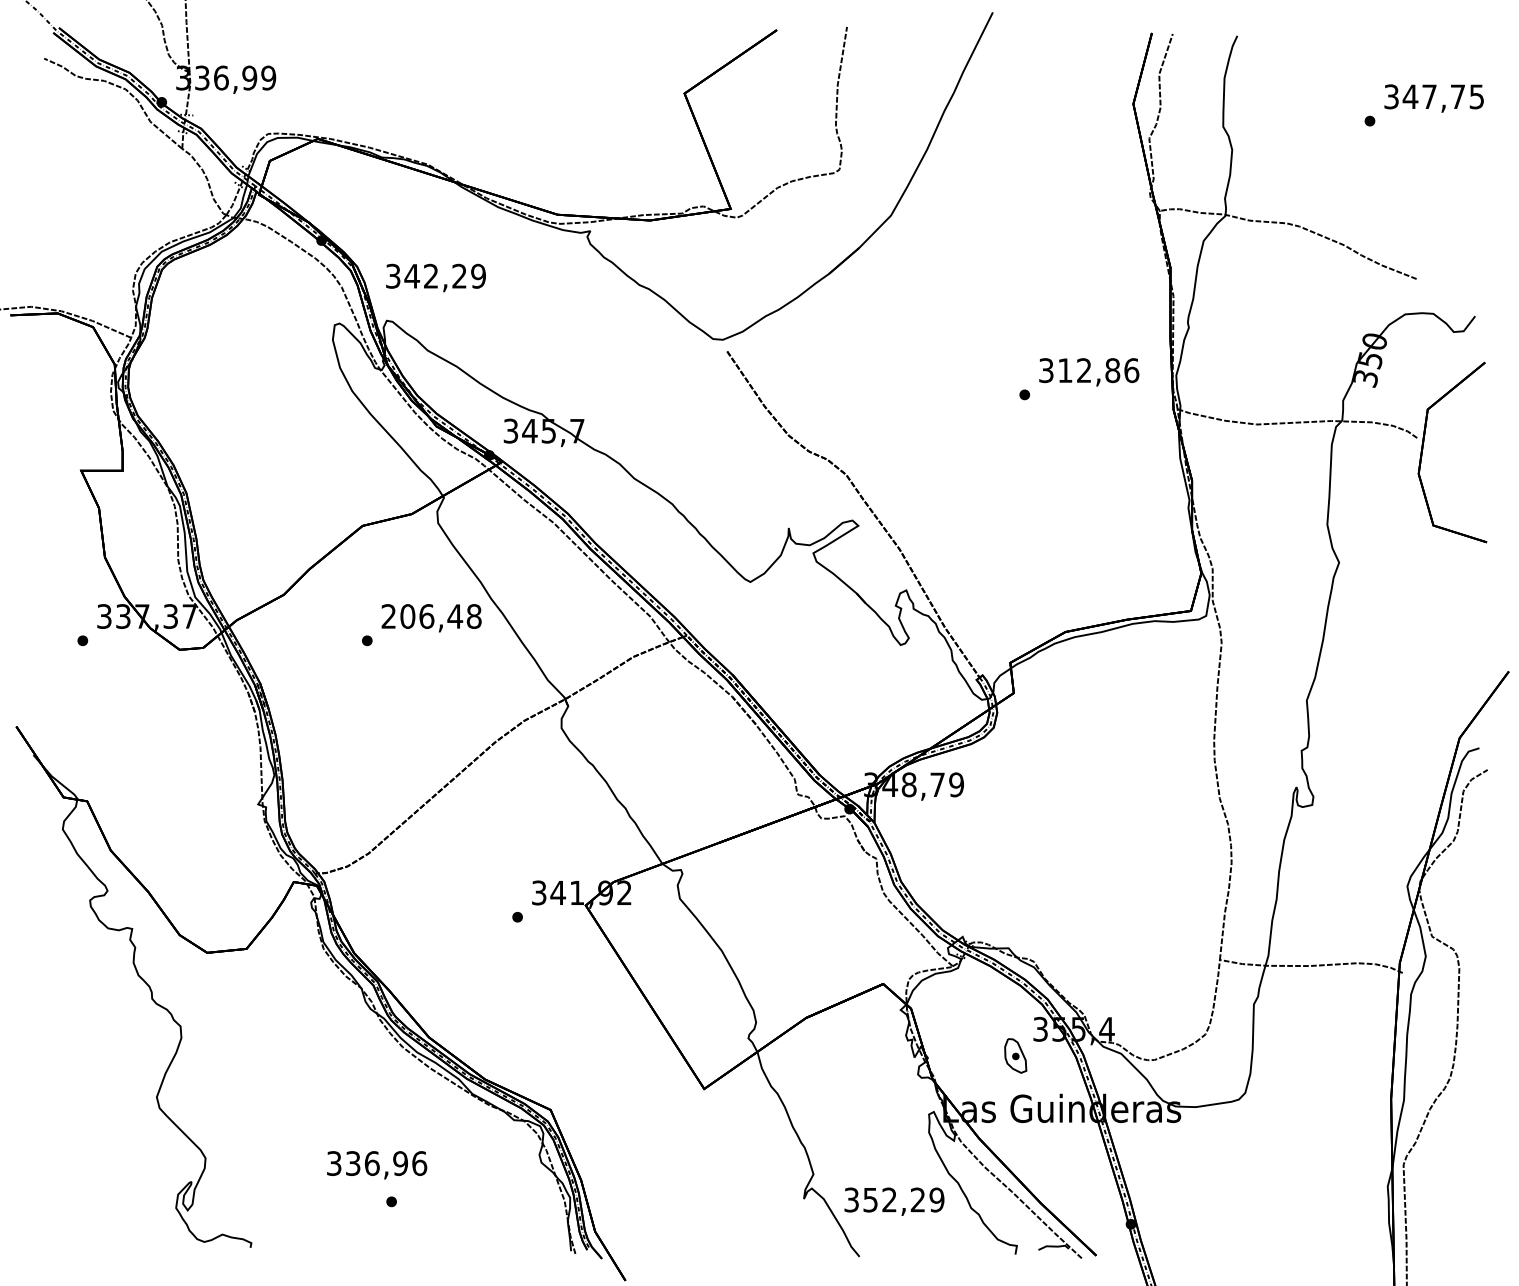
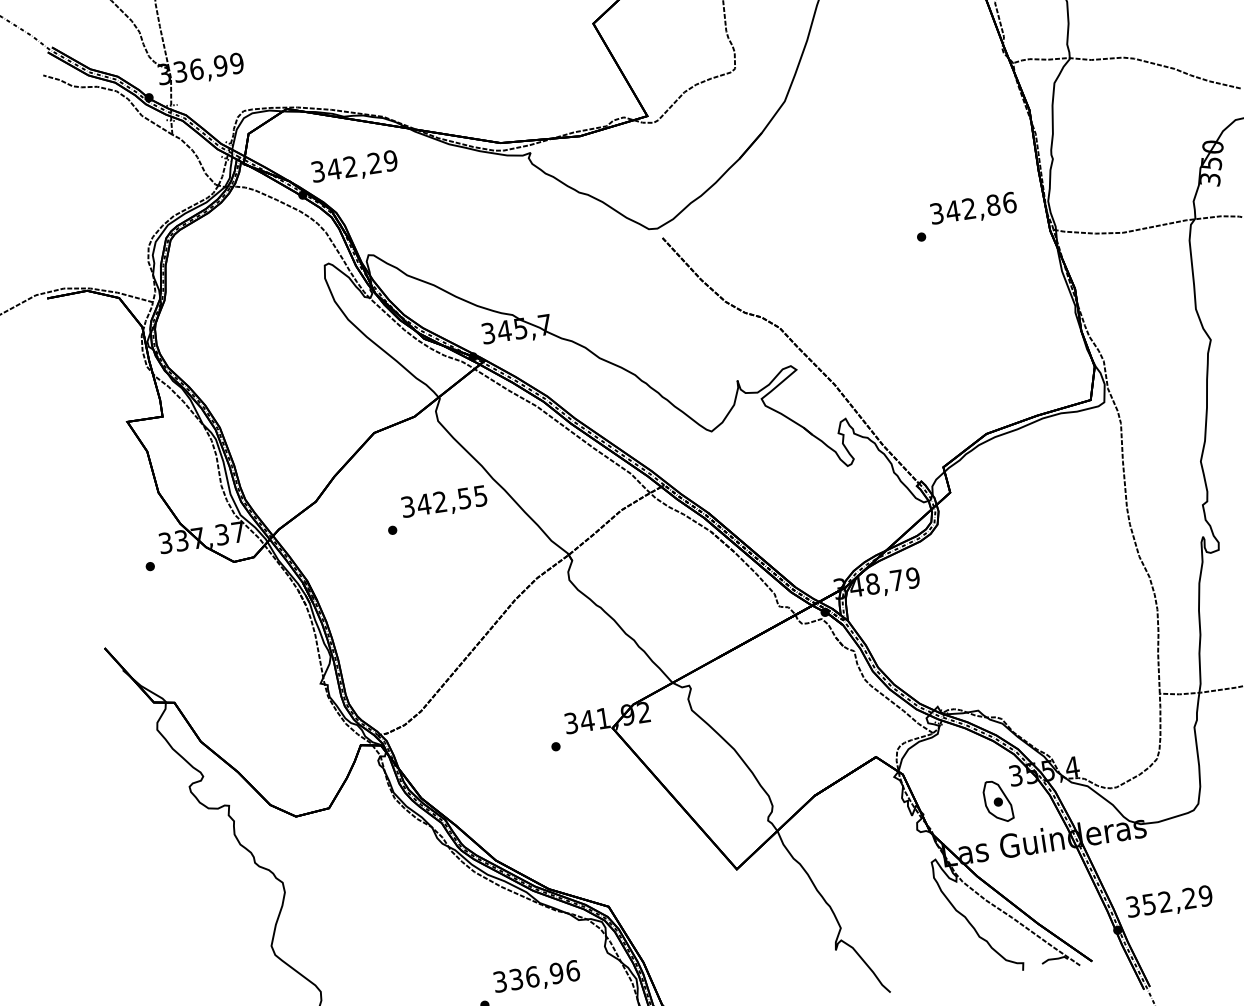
text: (435, 277) -> (354, 167), moved
text: (1065, 370) -> (953, 211), 312,86 -> 342,86
text: (431, 616) -> (444, 501), 206,48 -> 342,55
part: (1015, 1055) -> (997, 801), size x1.43
text: (377, 1165) -> (537, 977), moved
text: (894, 1201) -> (1169, 902), moved

